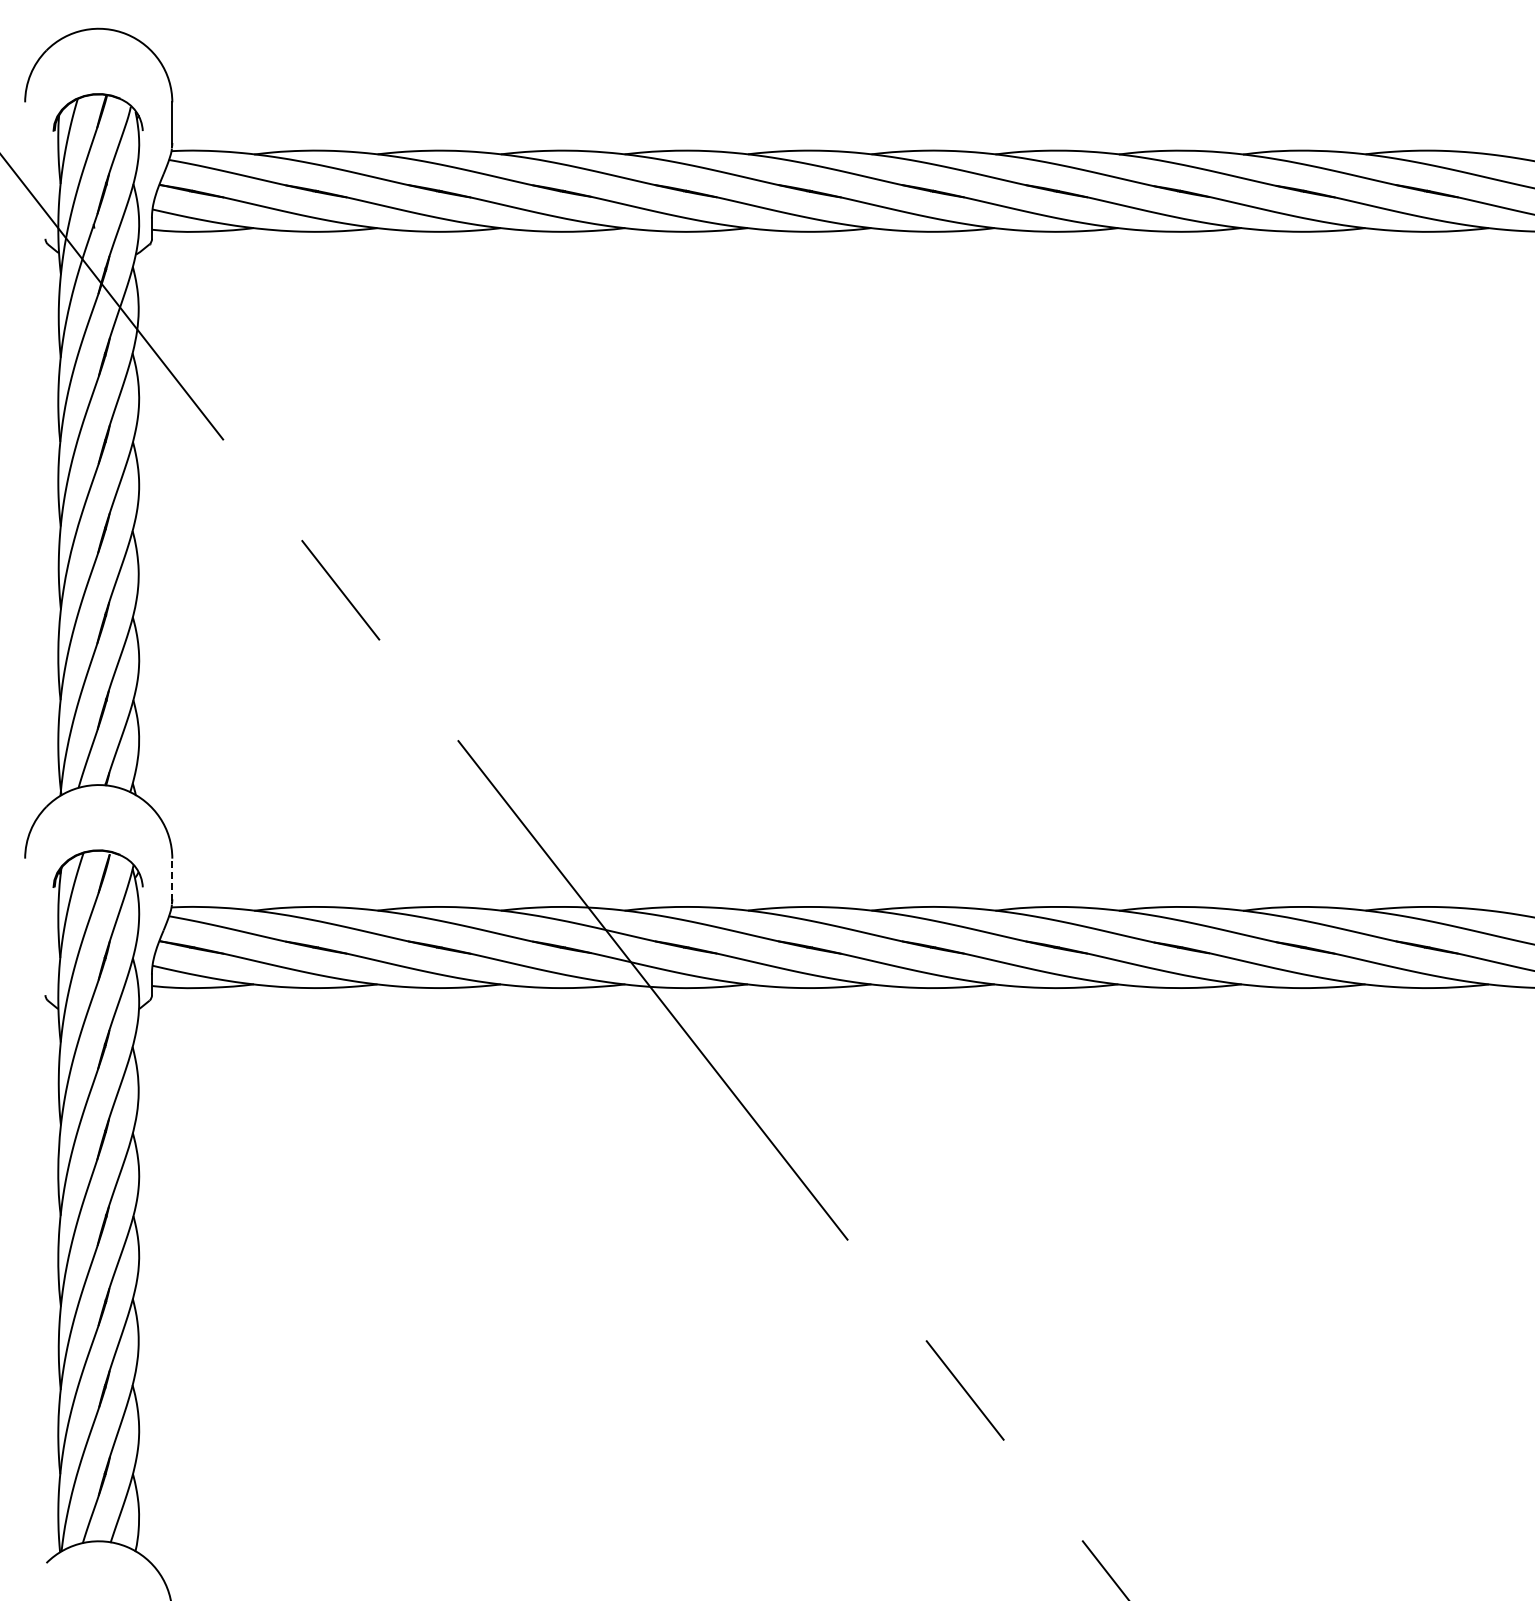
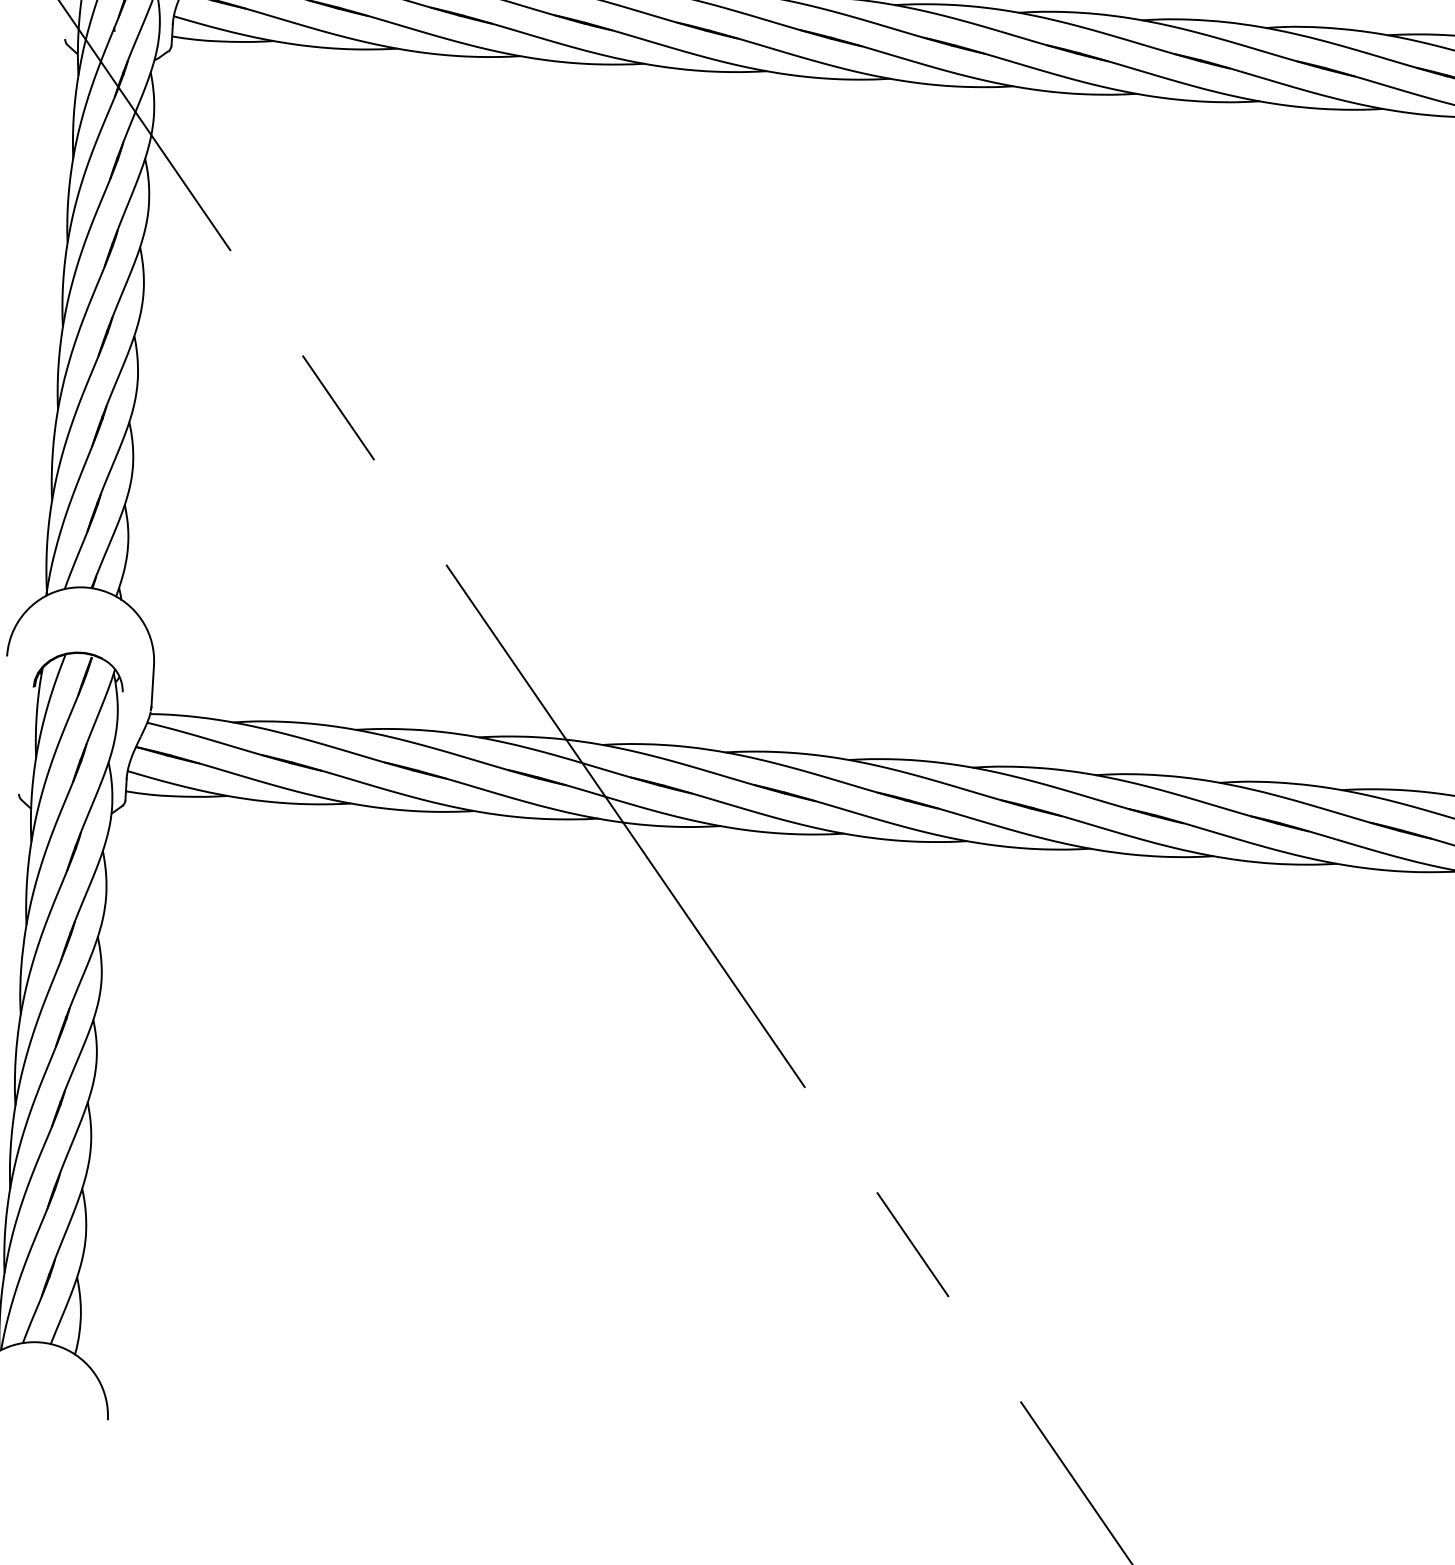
line: (172, 879) -> (152, 686), dashed -> solid

